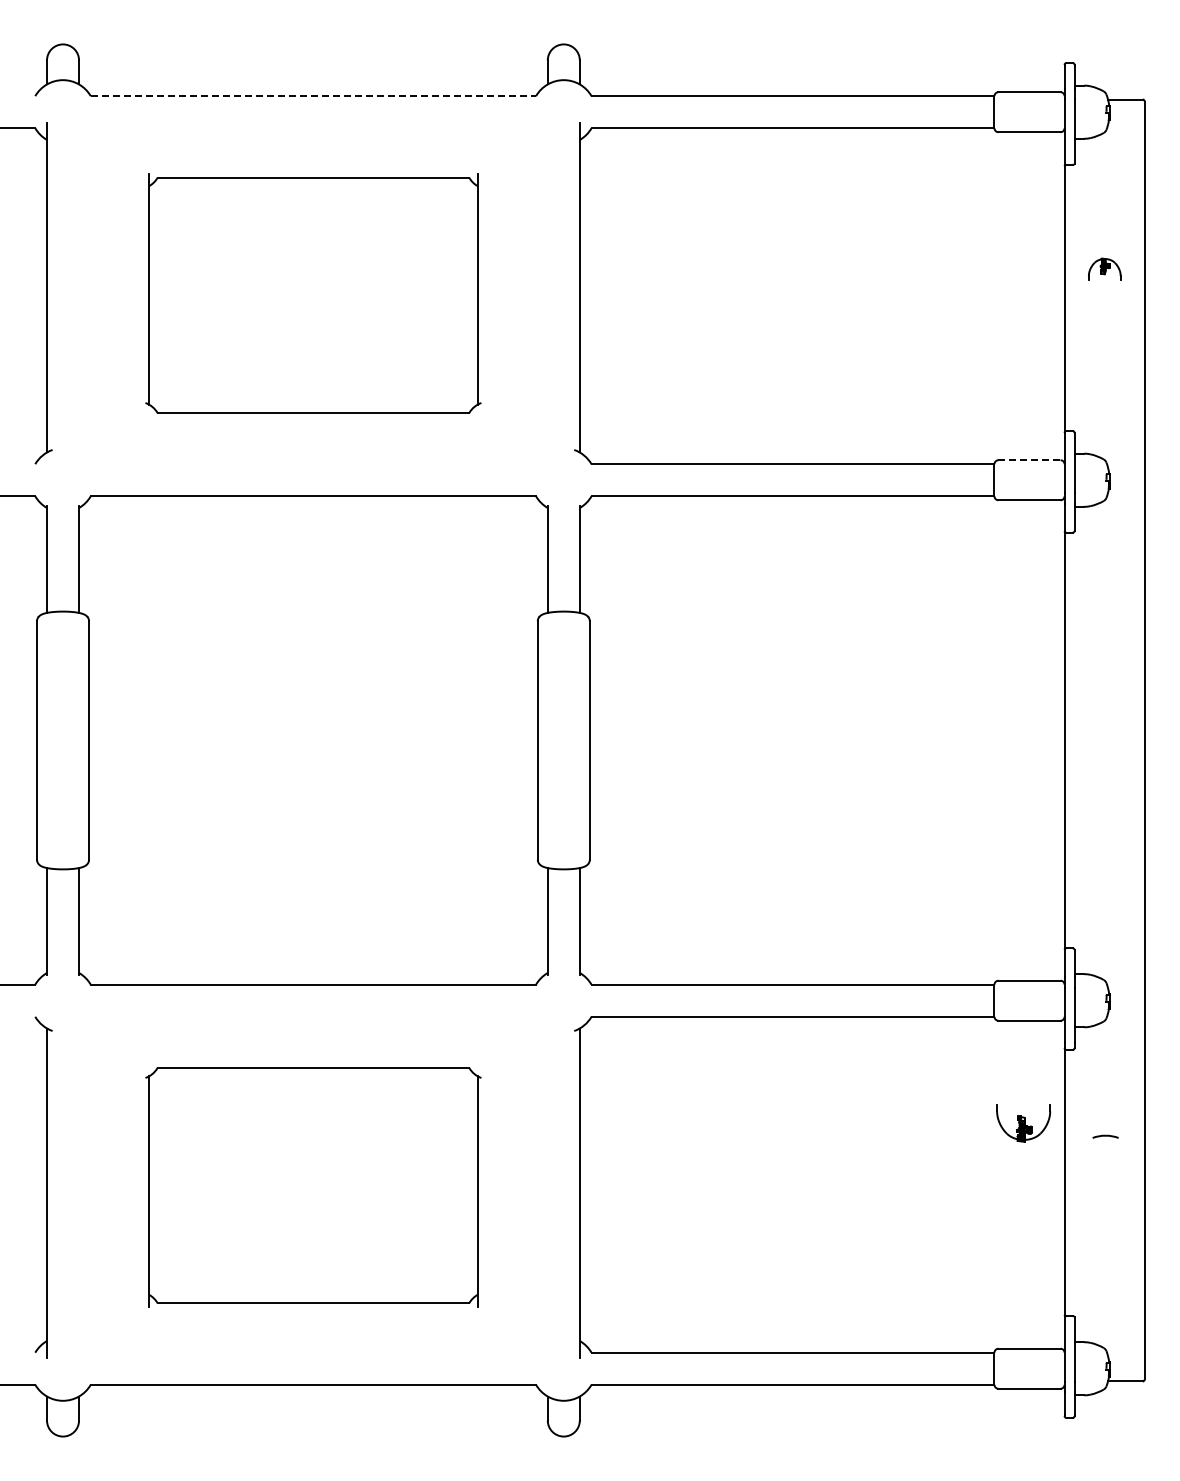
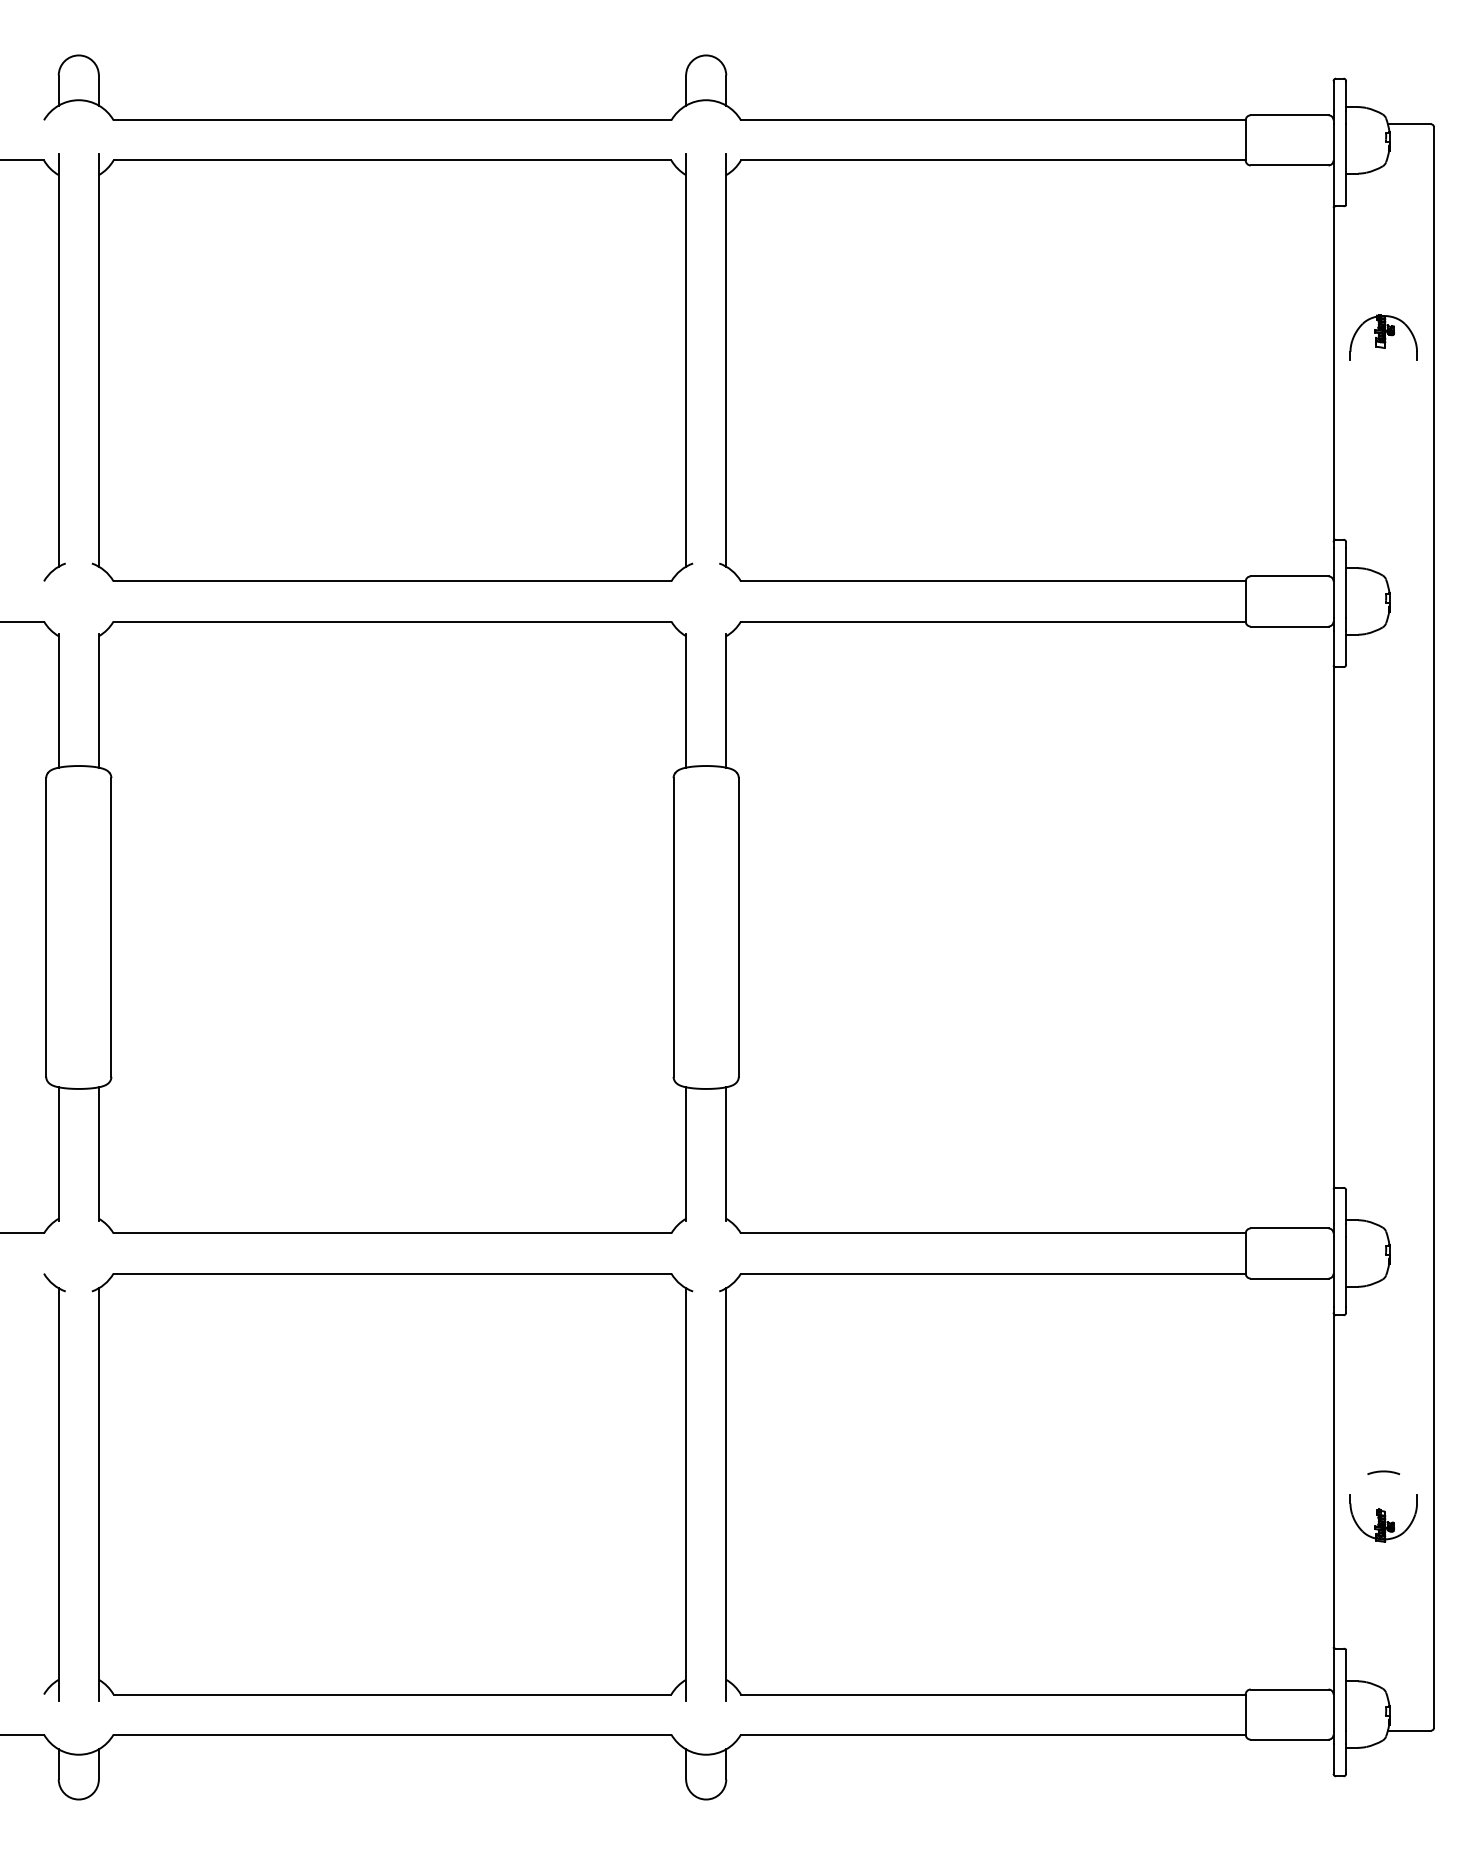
line: (313, 96) -> (392, 120), dashed -> solid
part: (1104, 268) -> (1383, 336), size x1.67
part: (313, 293) -> (392, 367), size x1.43
line: (1030, 460) -> (1290, 576), dashed -> solid
part: (1023, 1123) -> (1383, 1518), moved
curve: (1105, 1136) -> (1383, 1472), moved
part: (313, 1187) -> (392, 1487), size x1.43

